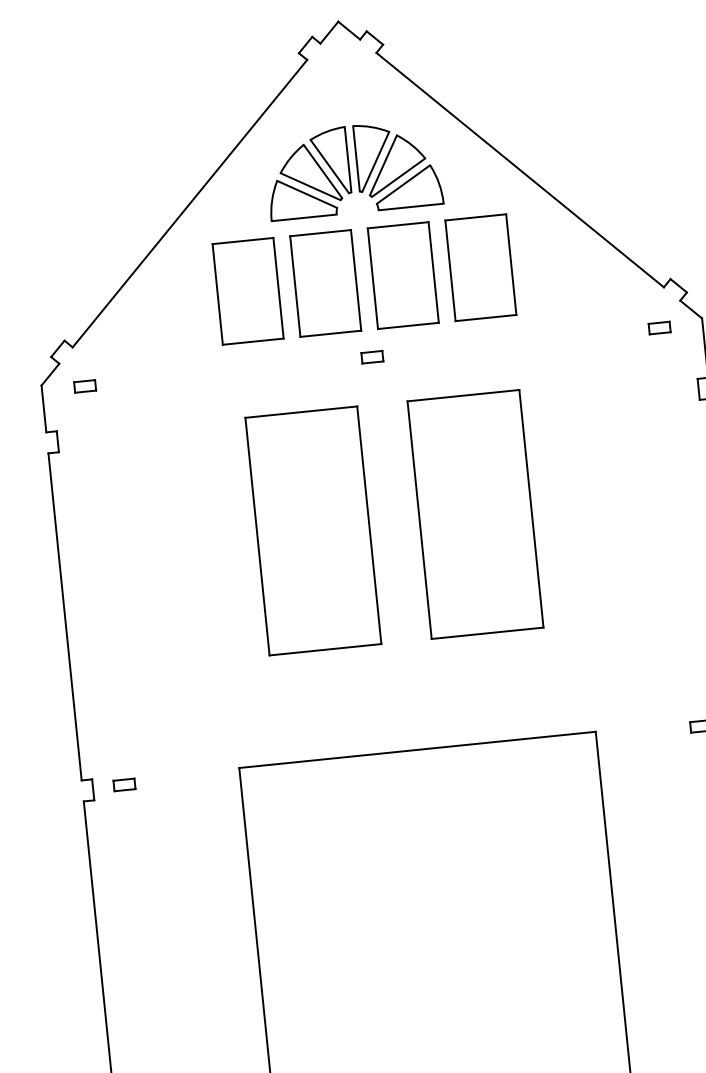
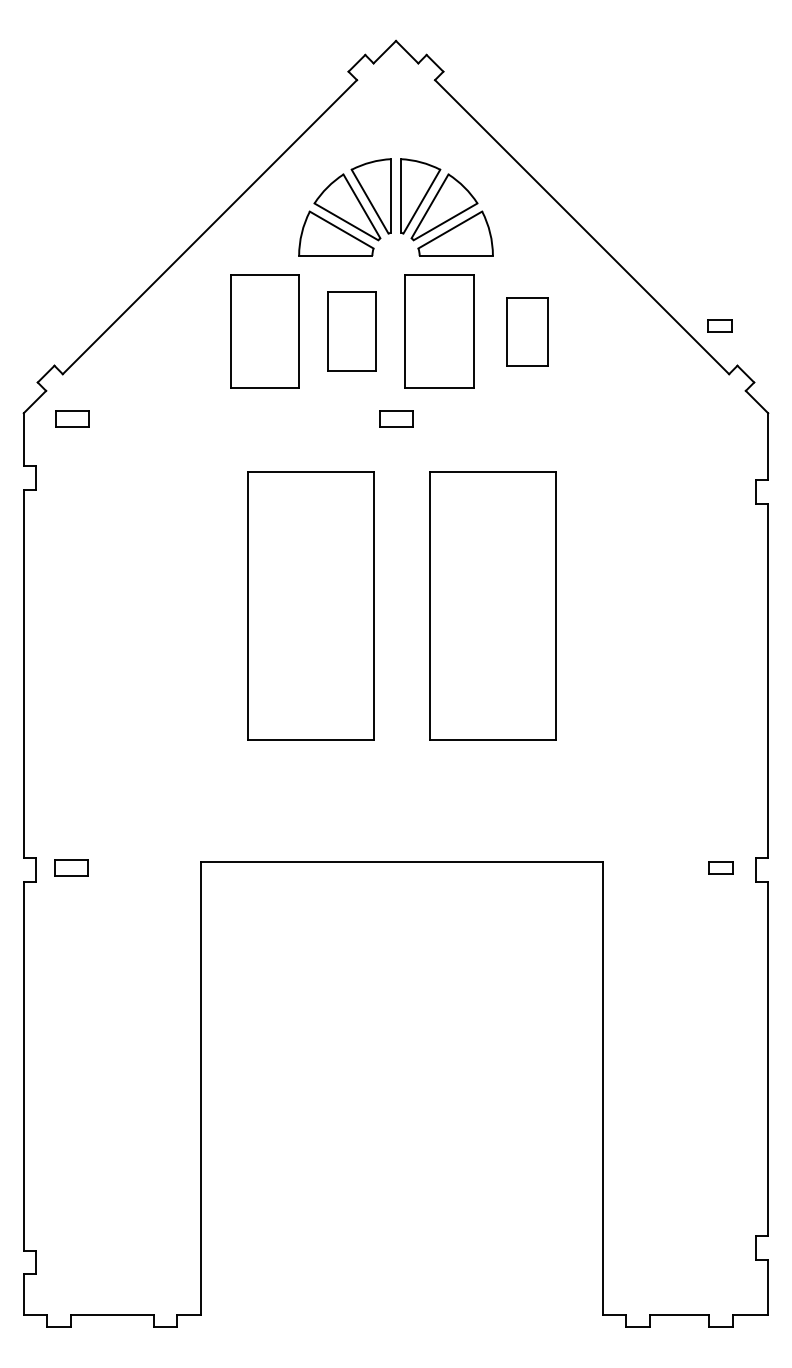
part: (480, 267) -> (526, 331), size x0.6
part: (325, 283) -> (352, 331), size x0.7
part: (659, 327) -> (719, 325), moved
part: (371, 356) -> (395, 418), size x1.4
part: (84, 385) -> (71, 418), size x1.4
part: (123, 784) -> (70, 867), size x1.4

